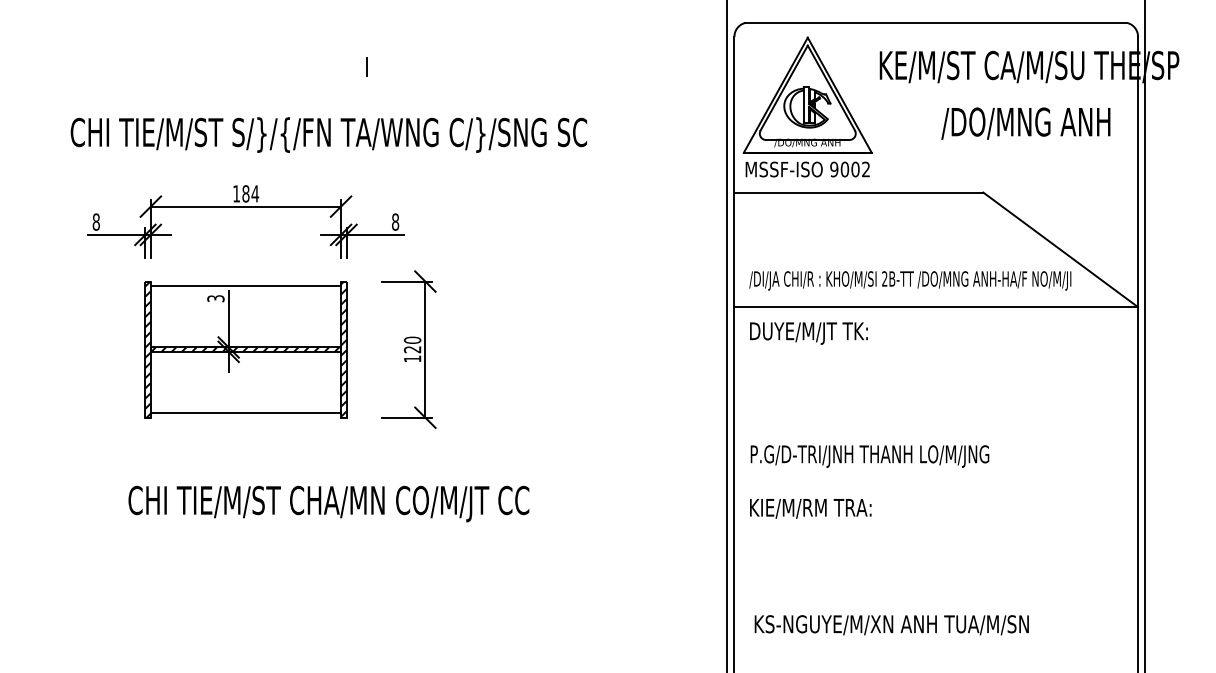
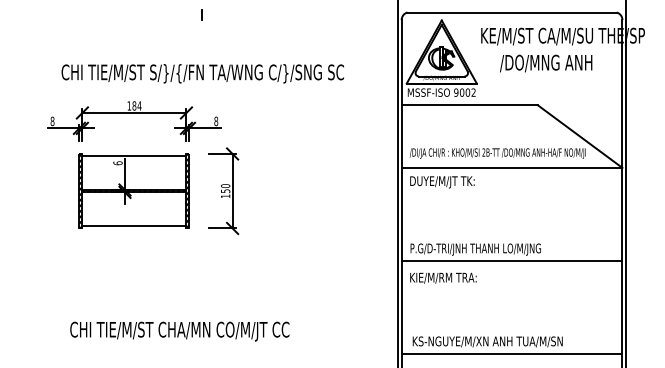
line: (366, 66) -> (201, 14), moved
text: (1026, 123) -> (546, 63), moved
text: (328, 134) -> (202, 73), moved
text: (214, 299) -> (117, 163), 3 -> 6
text: (412, 348) -> (225, 190), 120 -> 150
line: (935, 476) -> (511, 260), added
text: (328, 503) -> (179, 331), moved
line: (935, 646) -> (511, 353), added

